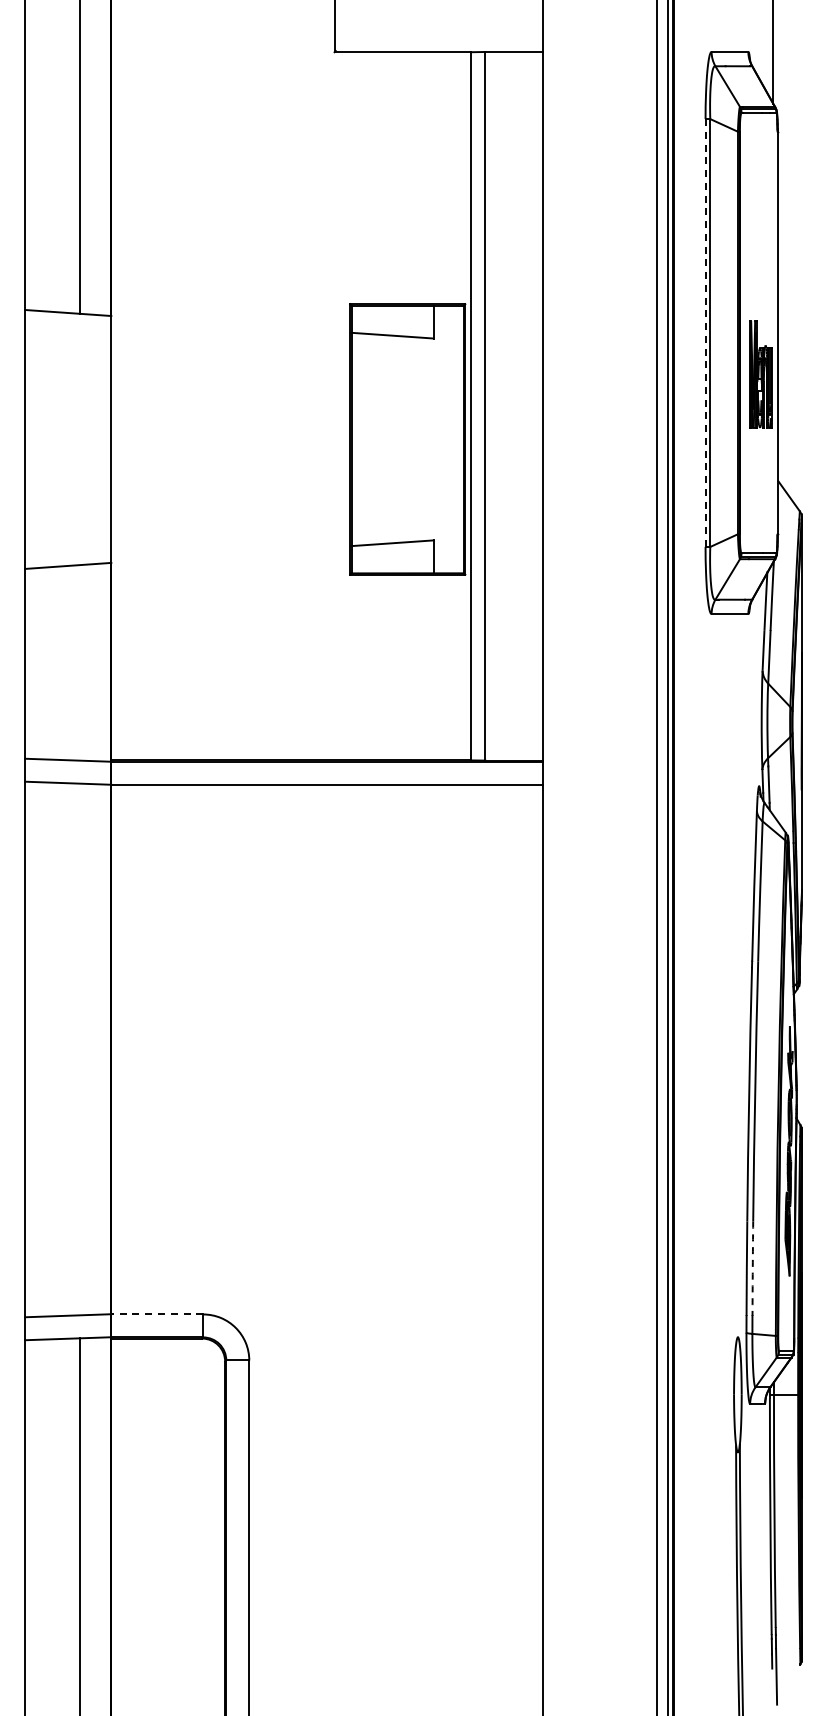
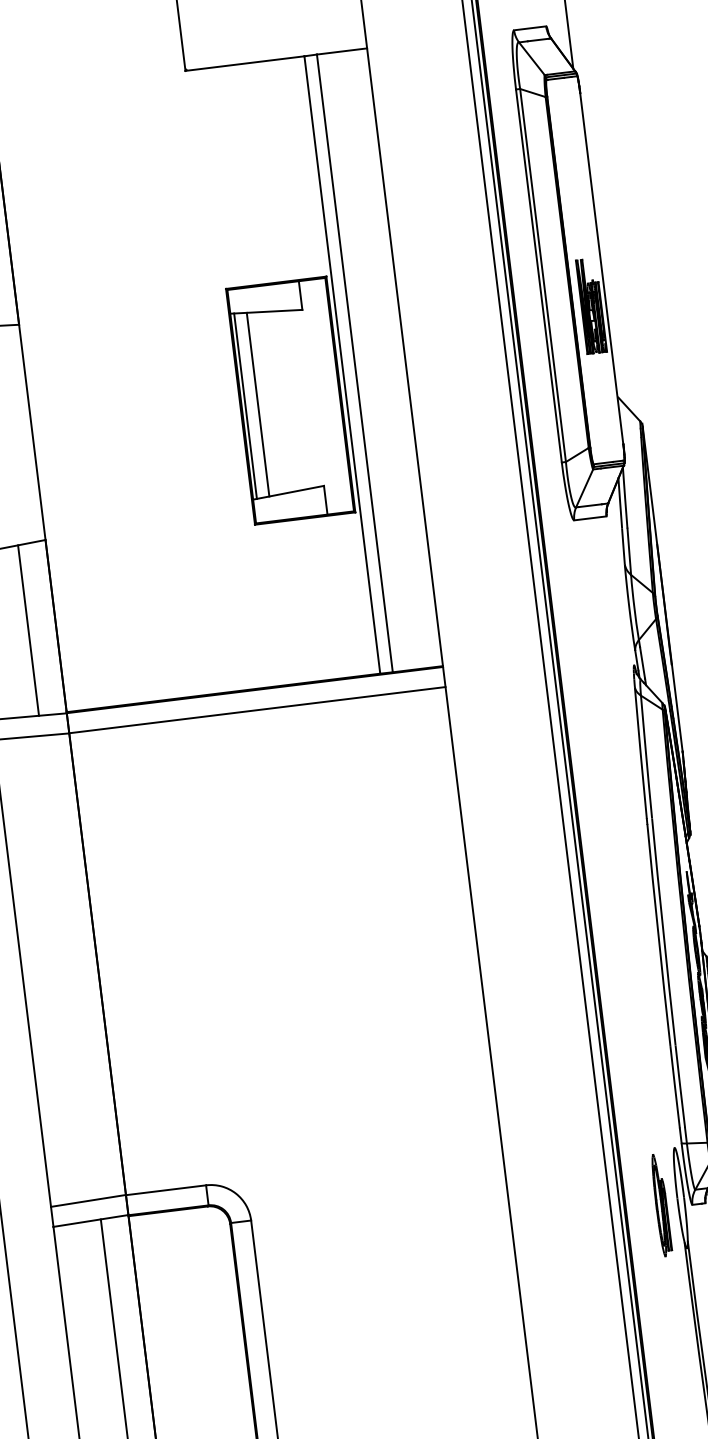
line: (705, 333) -> (538, 276), dashed -> solid
line: (355, 439) -> (245, 406), added
line: (370, 439) -> (258, 404), added
line: (79, 662) -> (28, 630), added
arc: (752, 1268) -> (679, 1086), dashed -> solid
line: (157, 1314) -> (166, 1190), dashed -> solid
part: (714, 1399) -> (660, 1204), added

